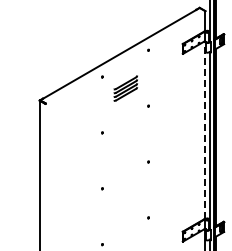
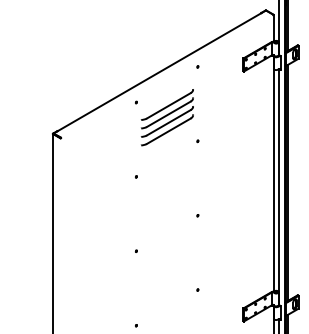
part: (125, 88) -> (167, 117), size x1.67
line: (205, 130) -> (273, 173), dashed -> solid

